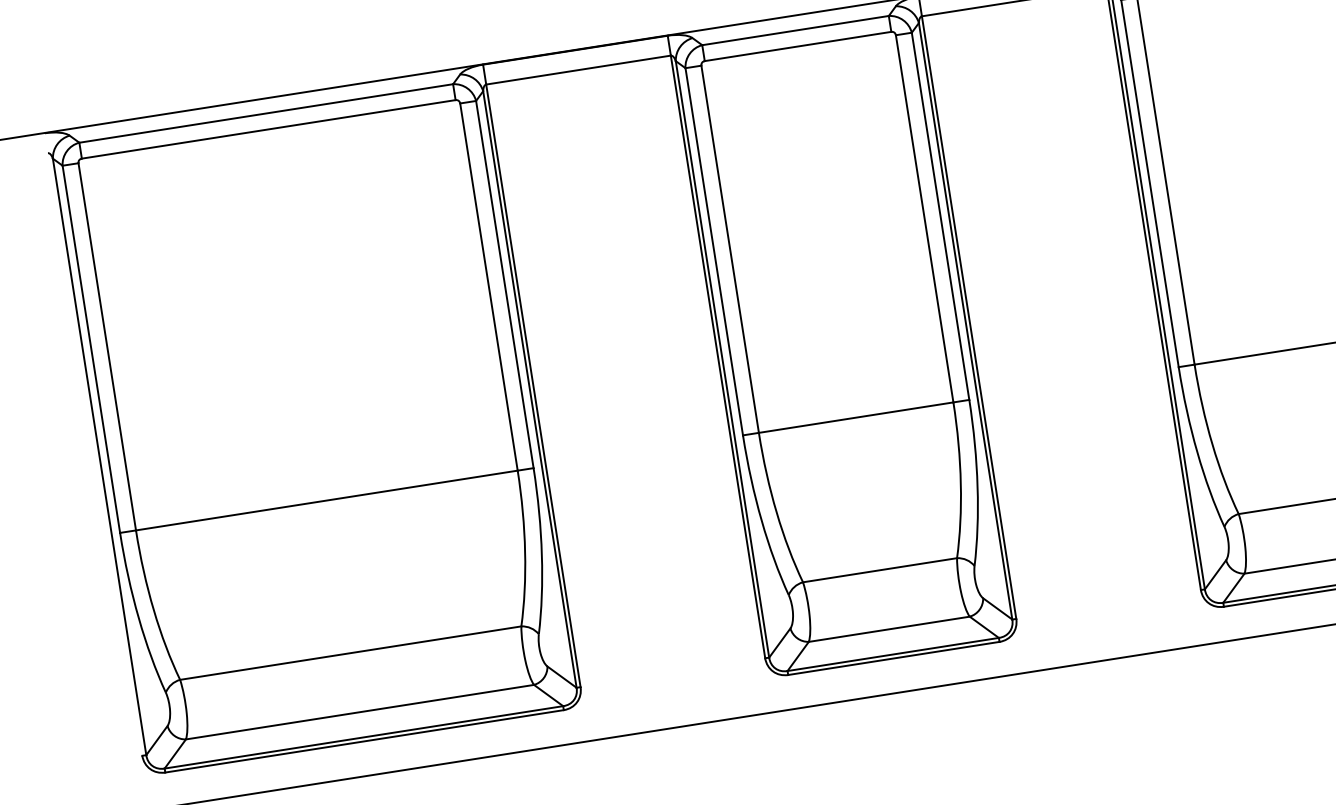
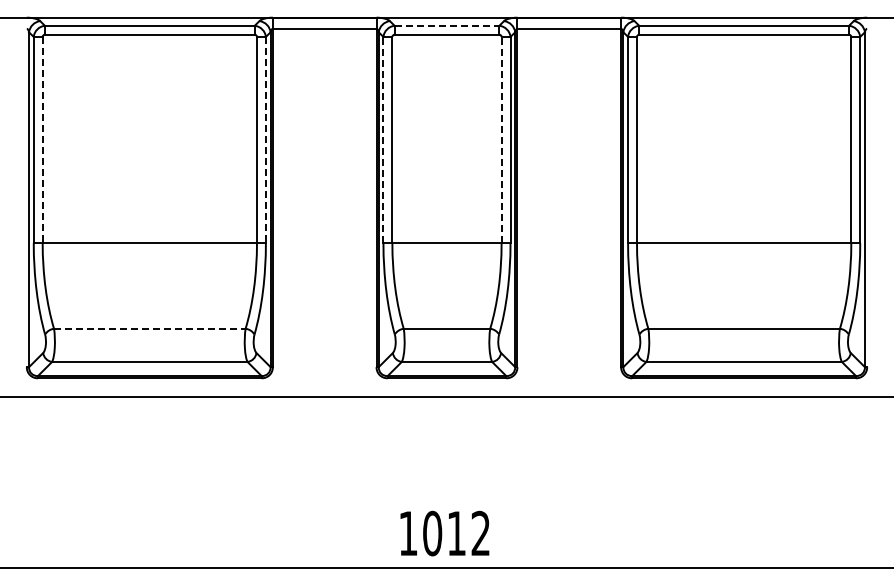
line: (796, 29) -> (447, 25), solid -> dashed
line: (924, 217) -> (501, 139), solid -> dashed
line: (714, 250) -> (383, 139), solid -> dashed
line: (504, 285) -> (265, 140), solid -> dashed
line: (107, 347) -> (42, 140), solid -> dashed
line: (350, 652) -> (149, 328), solid -> dashed

